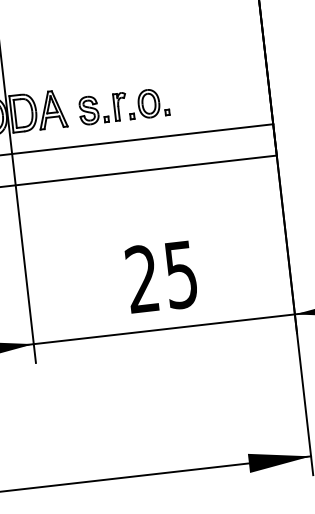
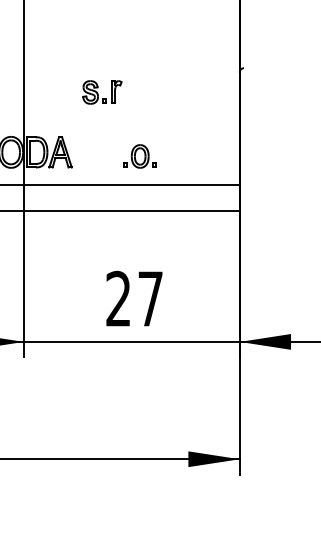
part: (103, 109) -> (102, 92), moved
text: (181, 275) -> (150, 299), 25 -> 27

